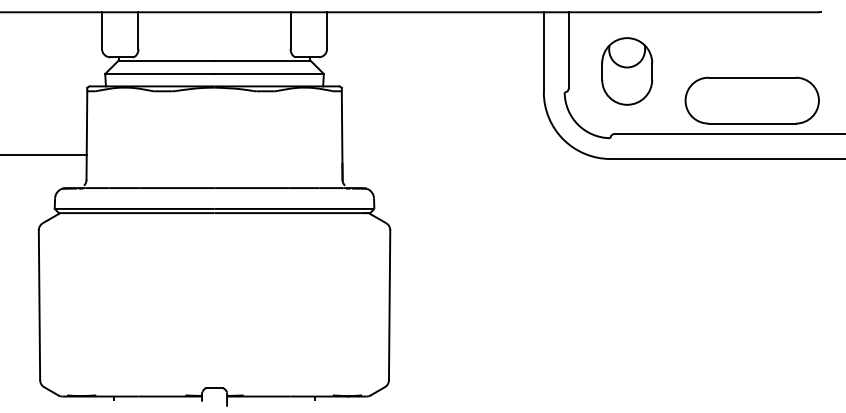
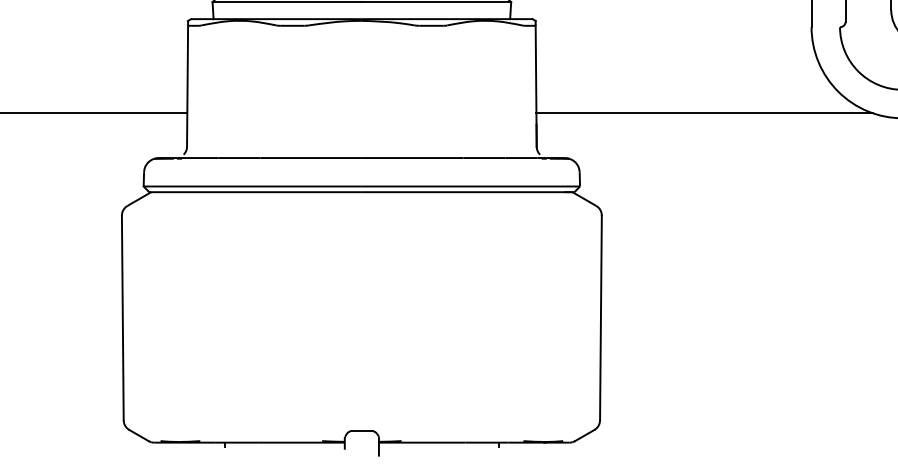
line: (465, 155) -> (704, 113), added

